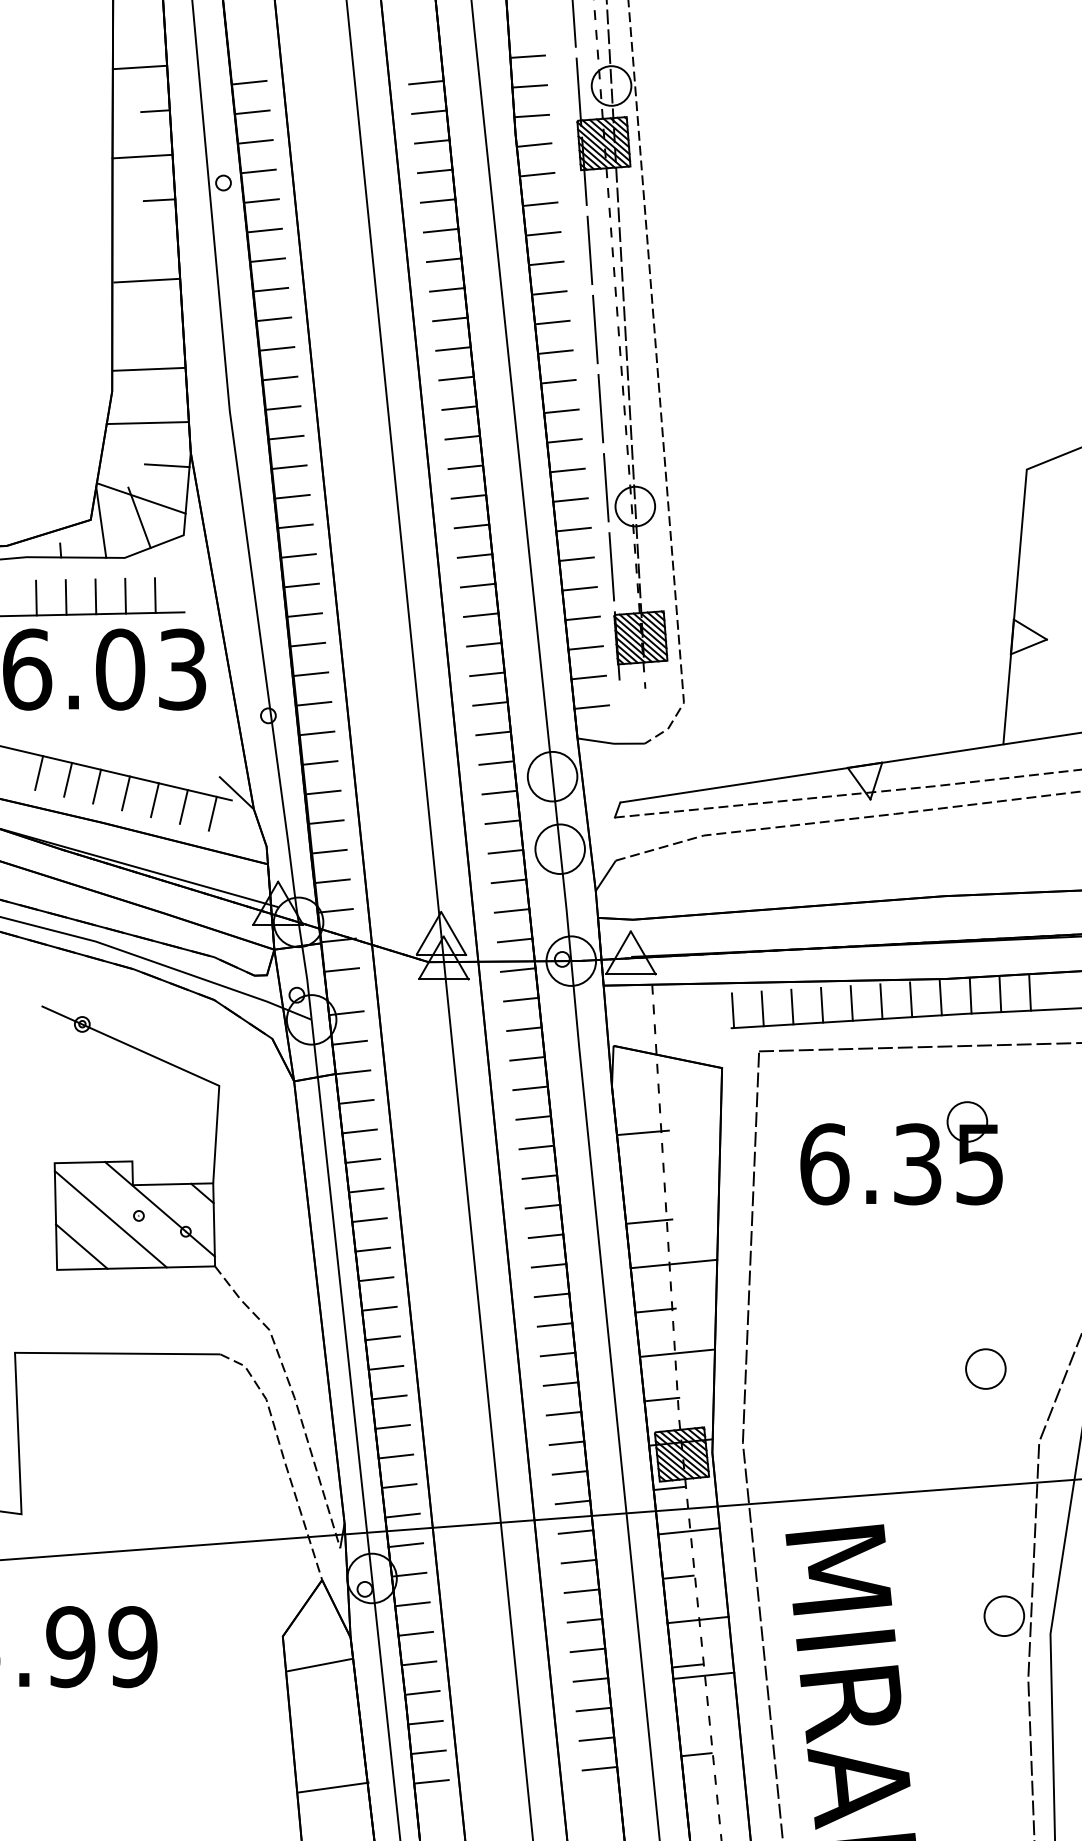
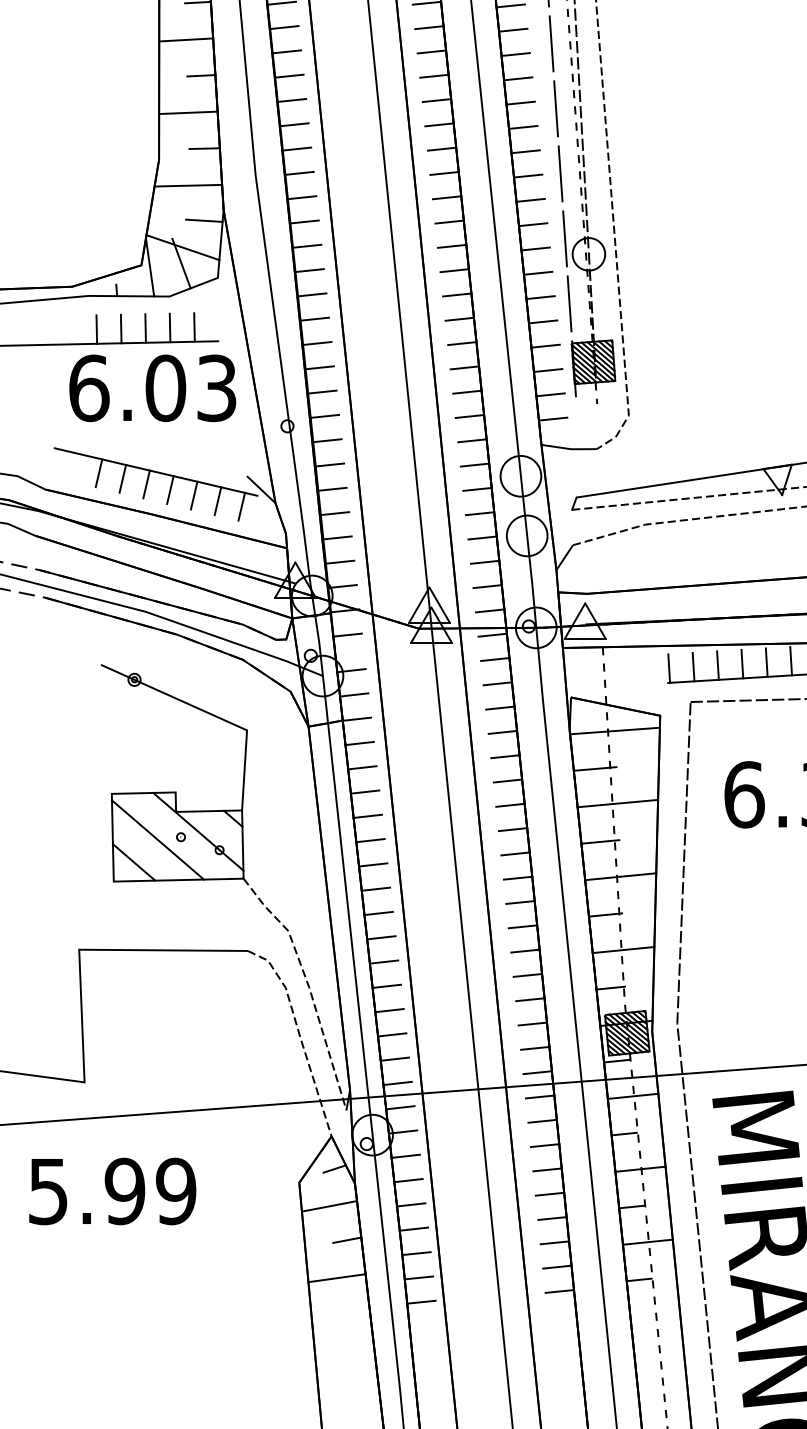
line: (147, 280) -> (186, 39), moved
line: (163, 289) -> (201, 75), added
line: (148, 368) -> (188, 112), moved
line: (167, 377) -> (204, 148), added
line: (666, 1086) -> (614, 730), added
line: (670, 1174) -> (617, 803), added
line: (325, 1619) -> (334, 1168), added
line: (703, 1675) -> (647, 1241), moved
line: (341, 1706) -> (347, 1240), added
line: (333, 1787) -> (336, 1278), moved

